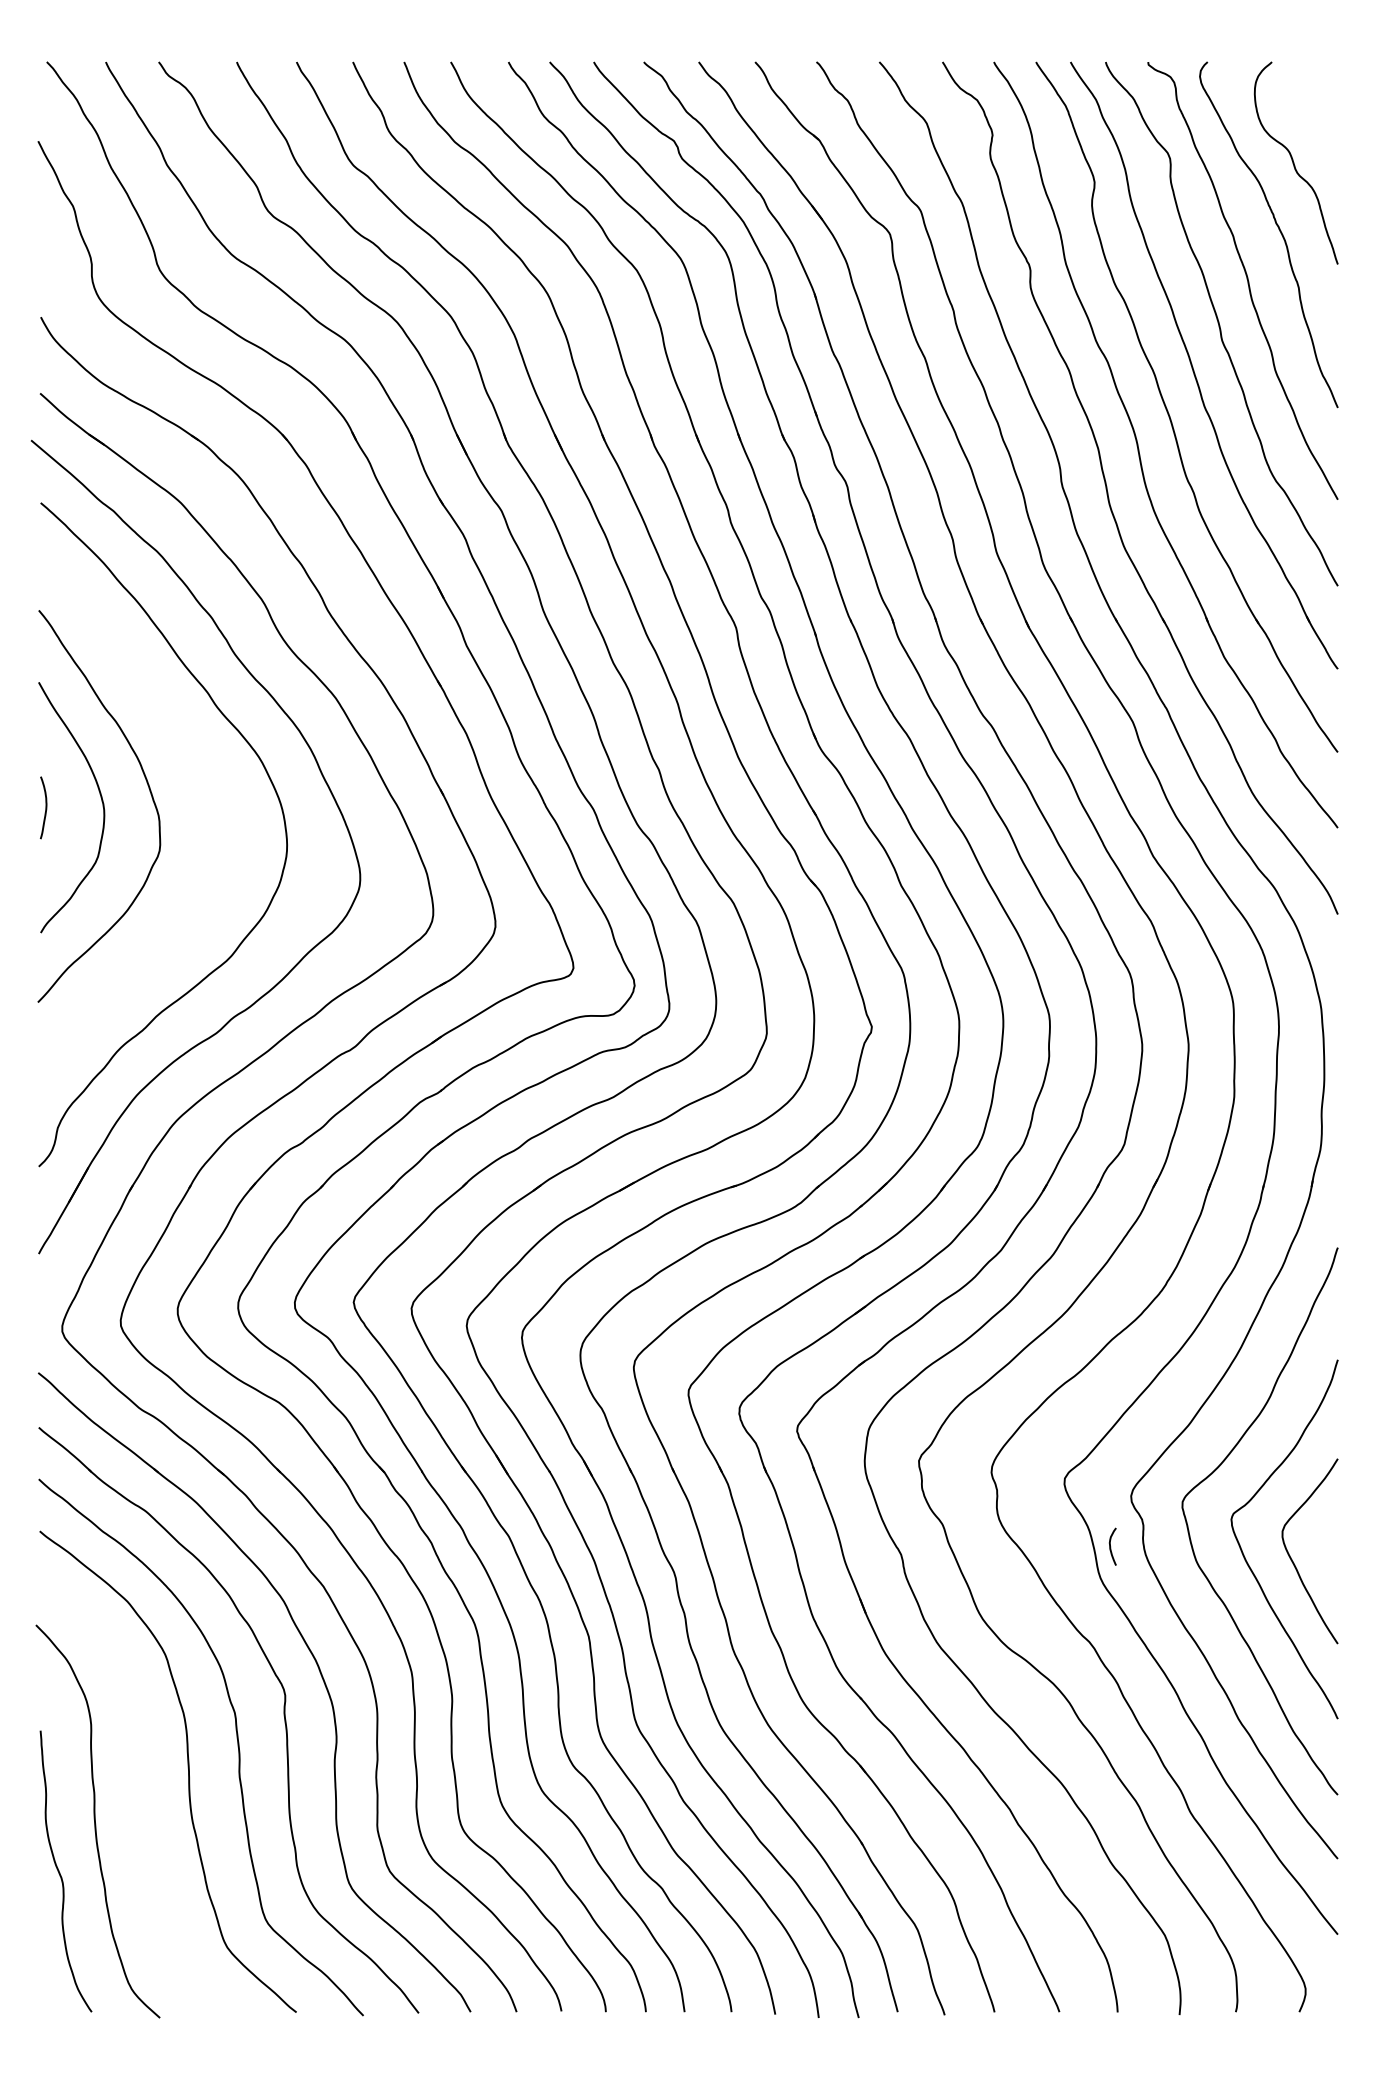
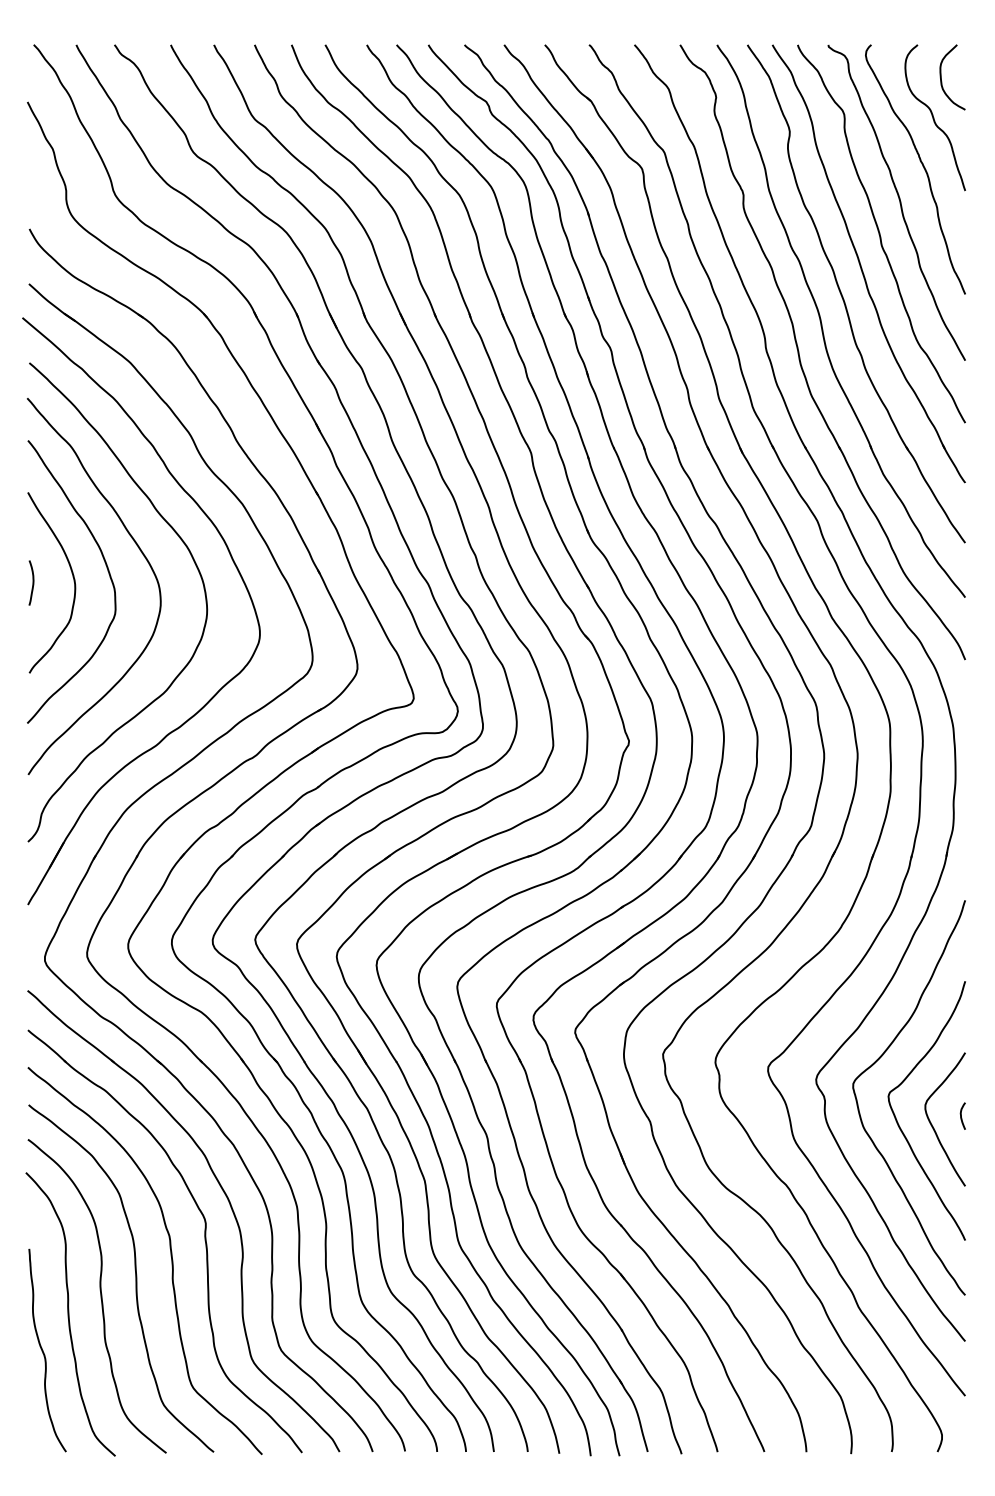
curve: (1306, 112) -> (942, 81), added
curve: (196, 766) -> (141, 553), added
curve: (1110, 1545) -> (961, 1115), moved
curve: (139, 1796) -> (100, 1296), added

